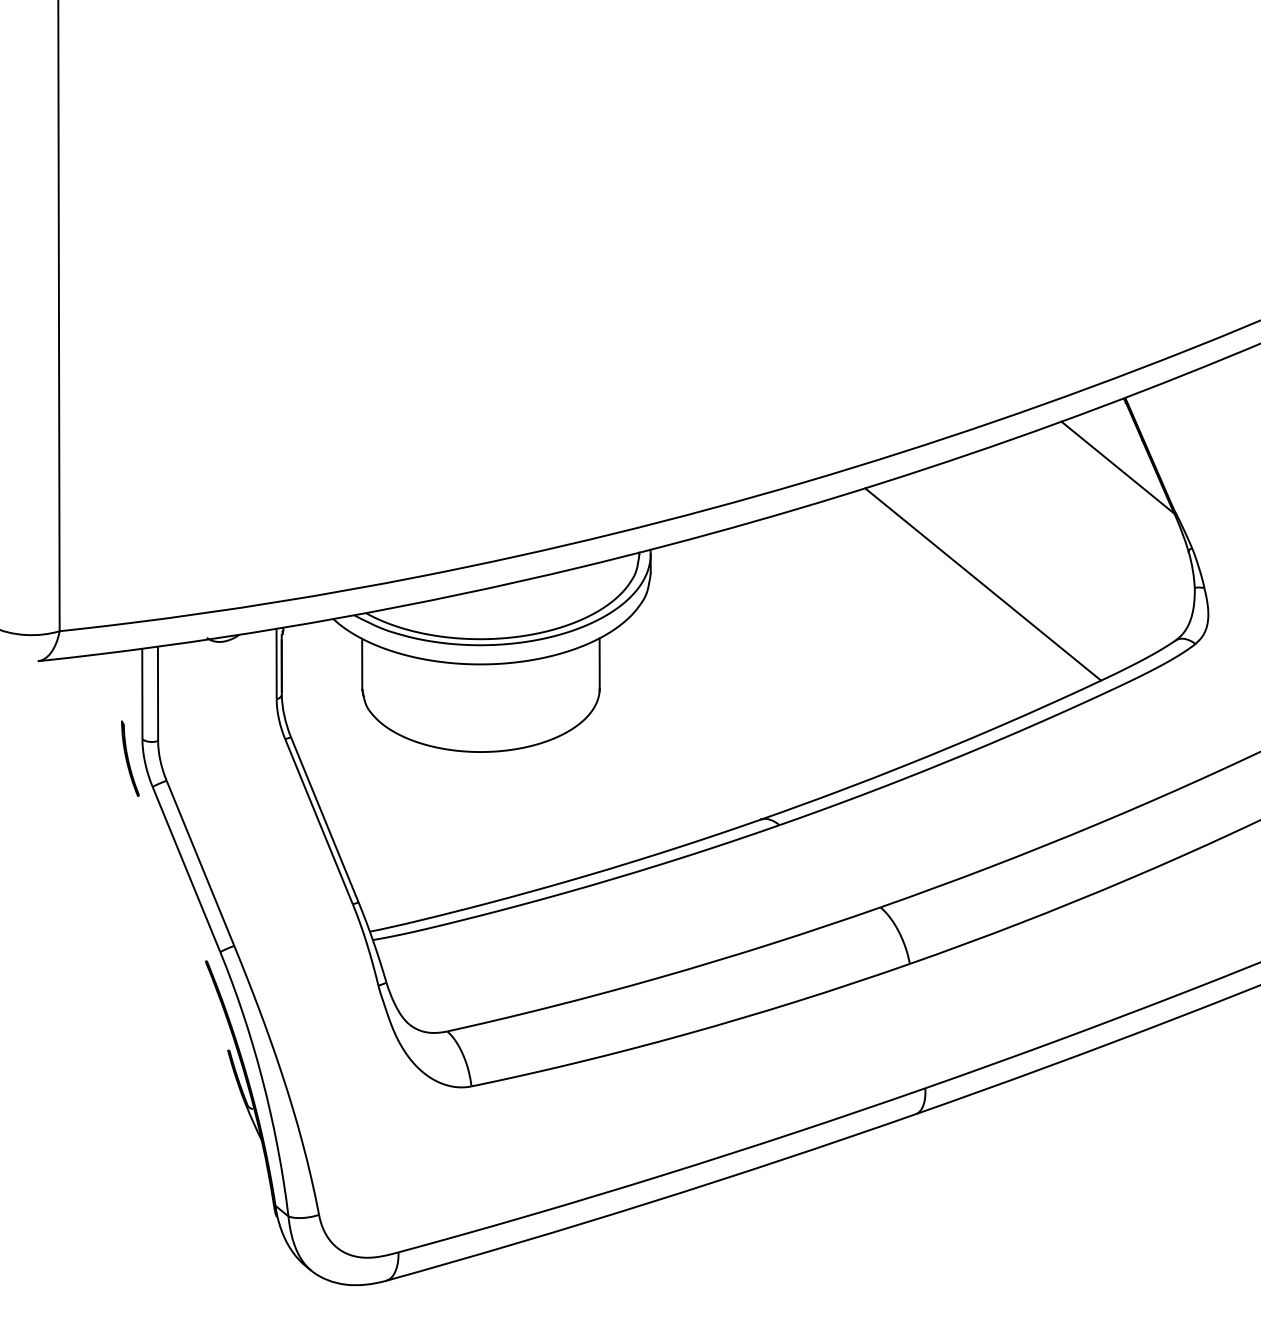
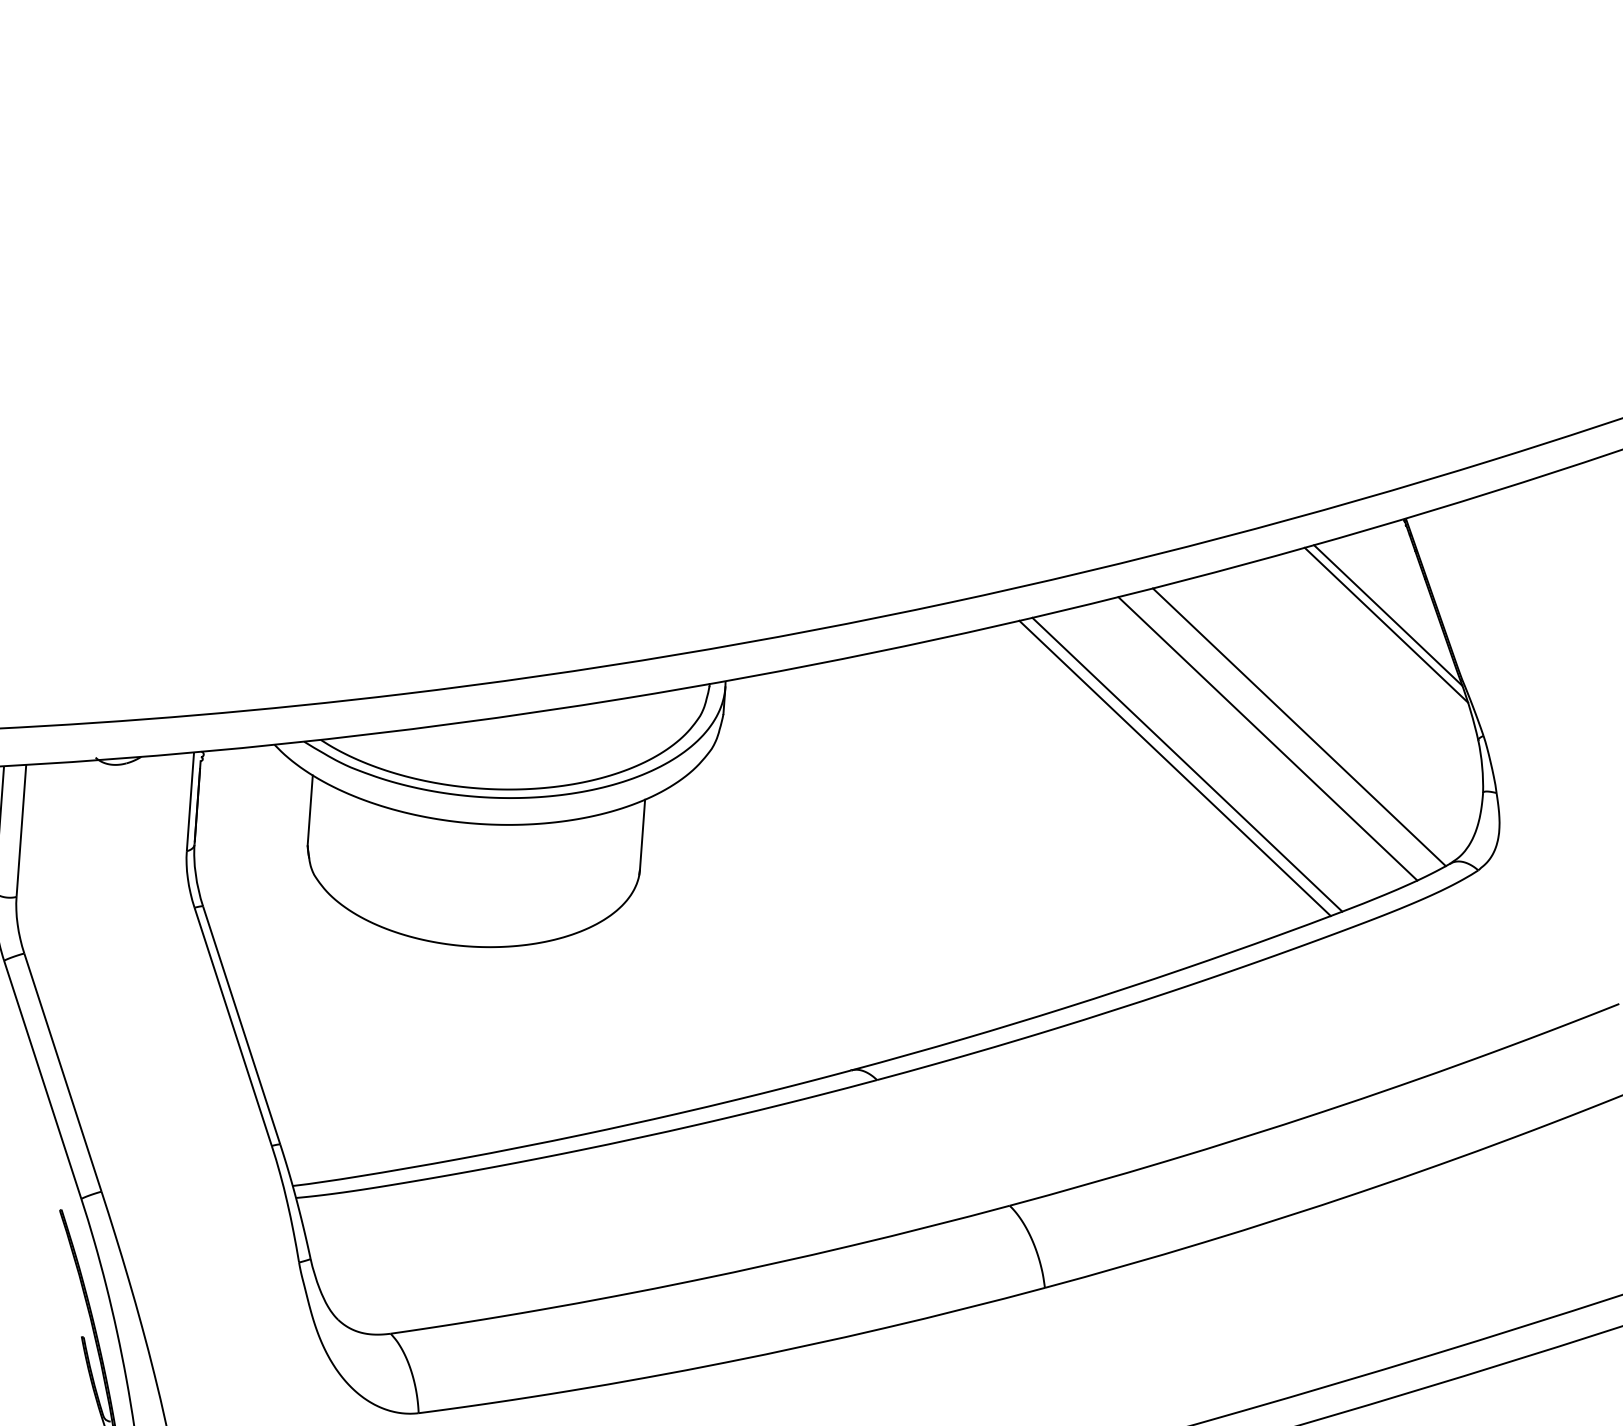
line: (1117, 474) -> (1386, 624), added
line: (1060, 551) -> (1299, 726), added
line: (1038, 561) -> (1267, 738), added
line: (974, 587) -> (1174, 768), added

